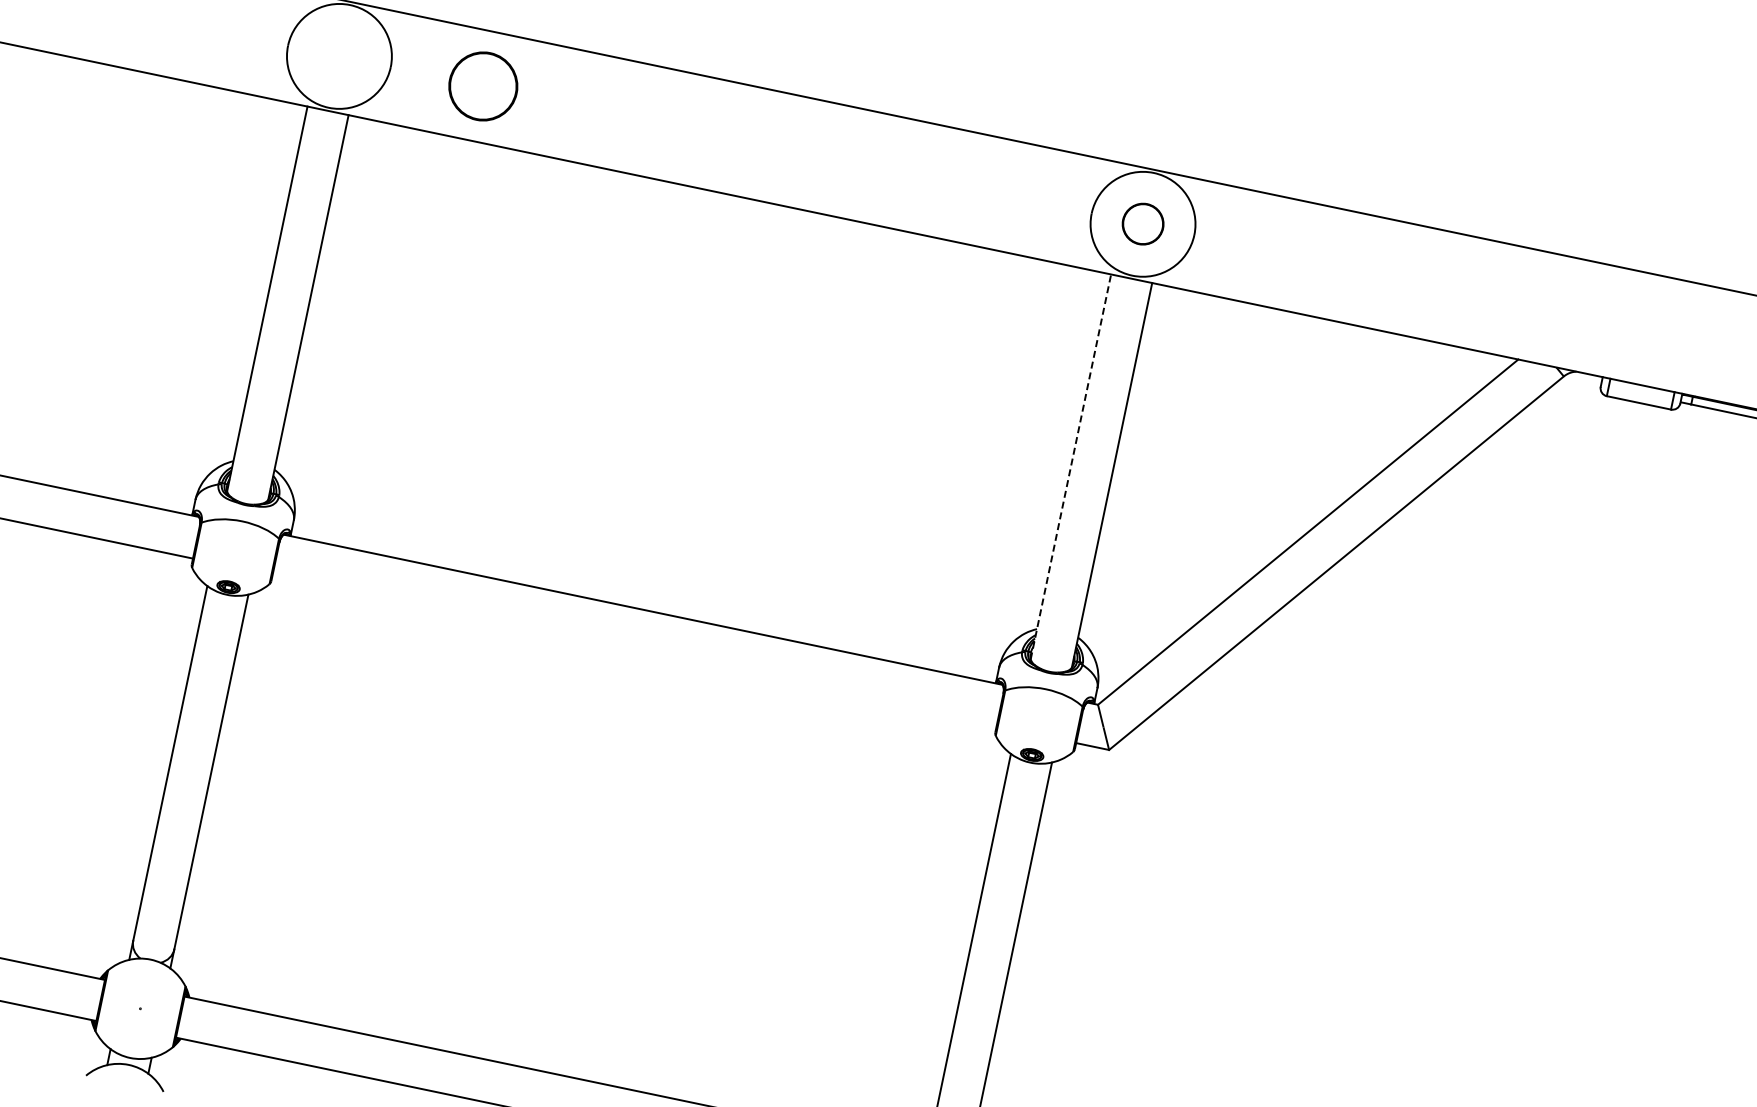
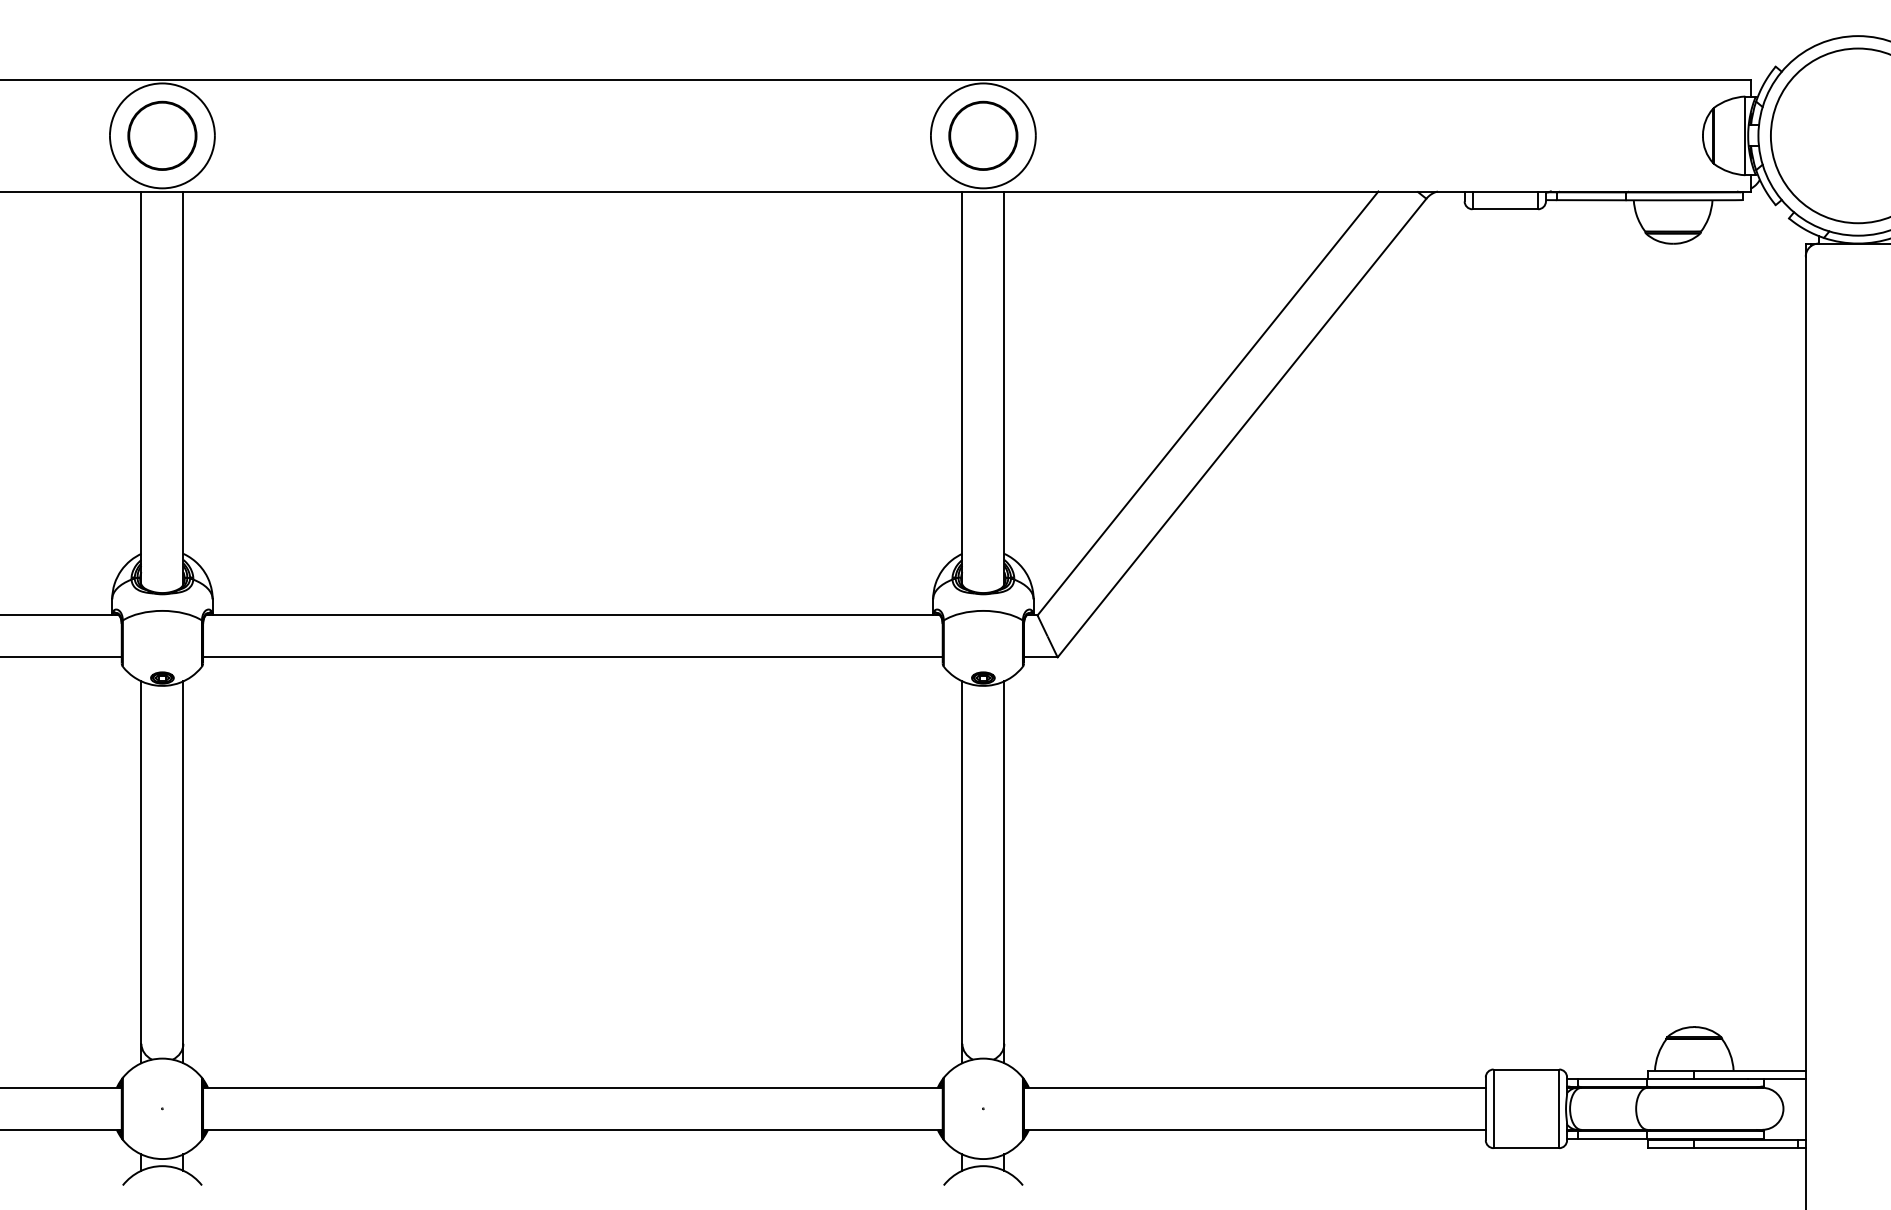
circle: (483, 86) -> (162, 135), moved
circle: (1143, 223) -> (983, 135), size x1.67
line: (1070, 467) -> (962, 388), dashed -> solid
line: (634, 650) -> (572, 657), added

